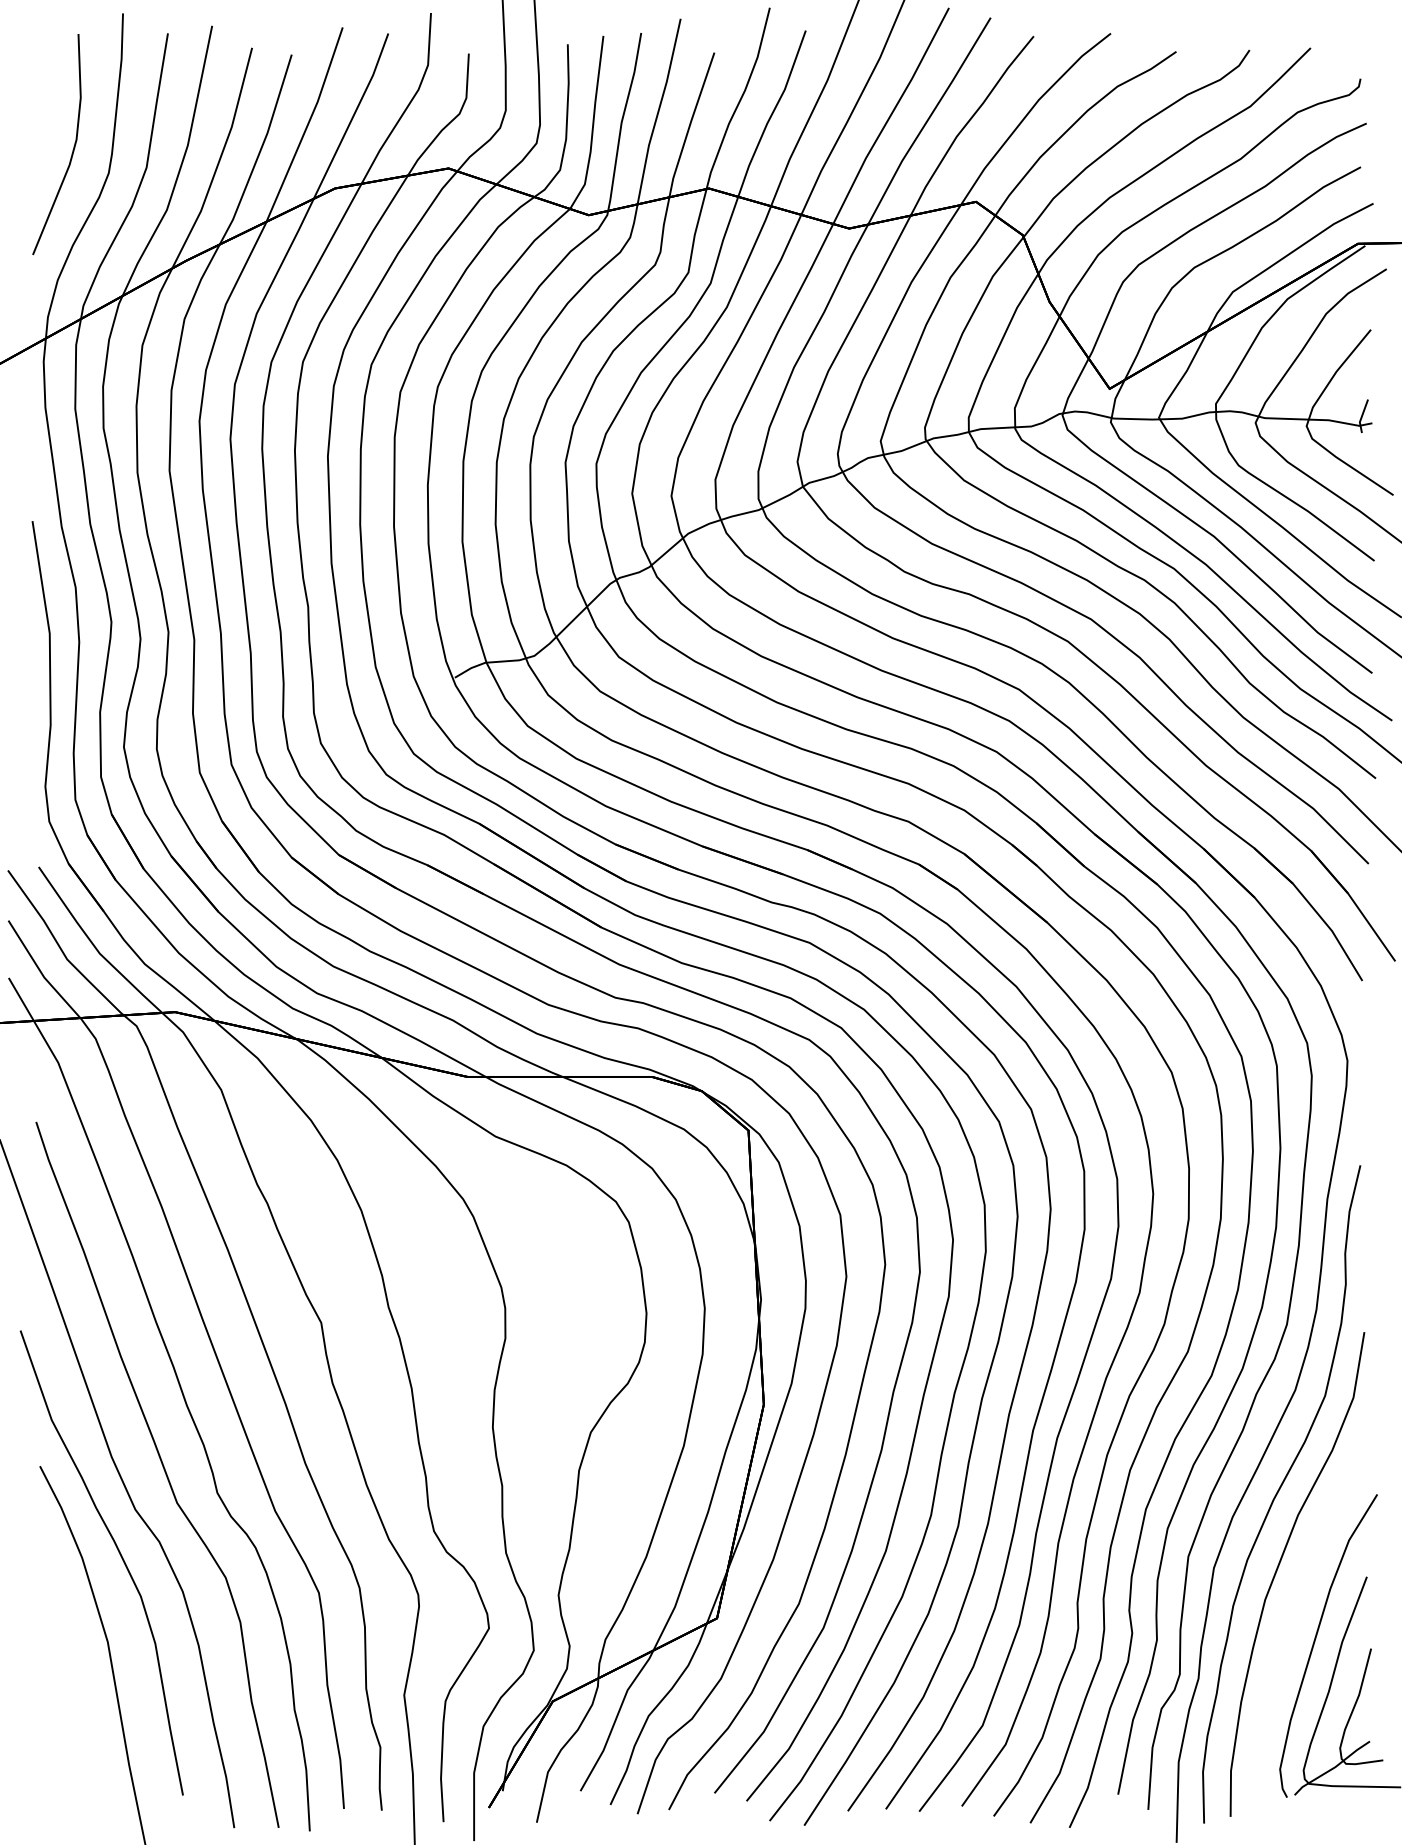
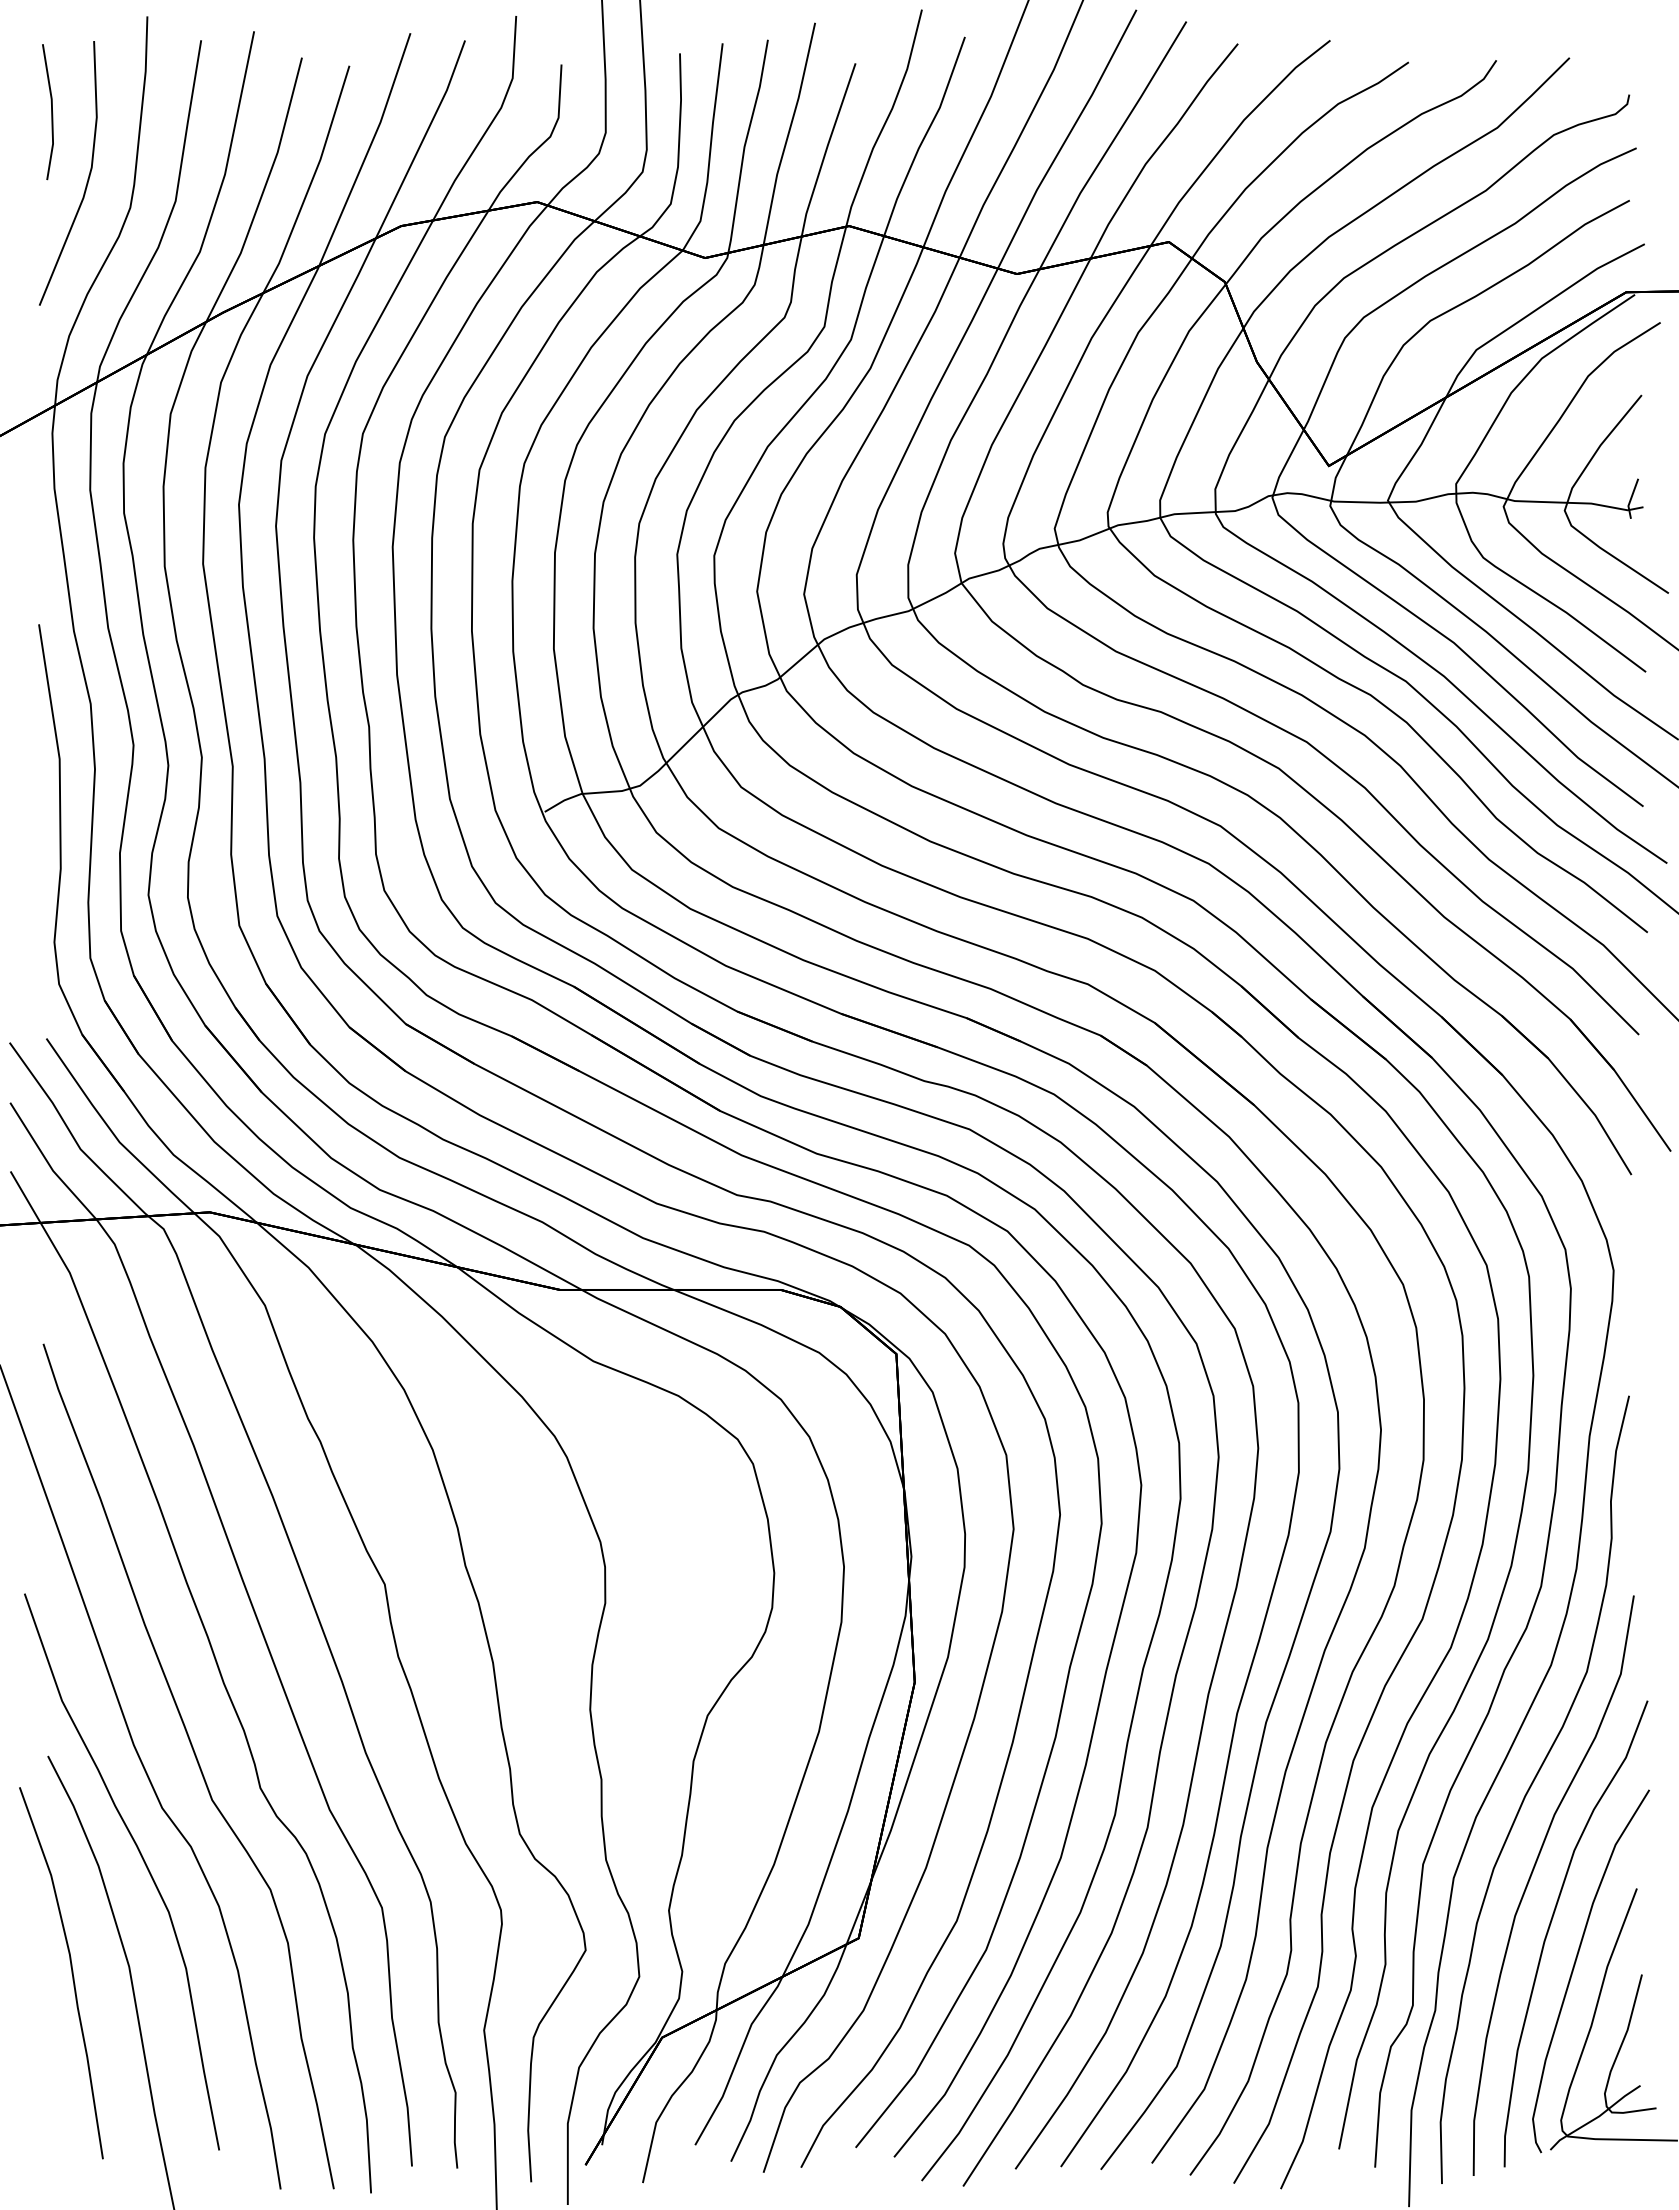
part: (39, 93) -> (47, 112), added
part: (1294, 1608) -> (1550, 1926), added
part: (59, 1647) -> (71, 1973), added

